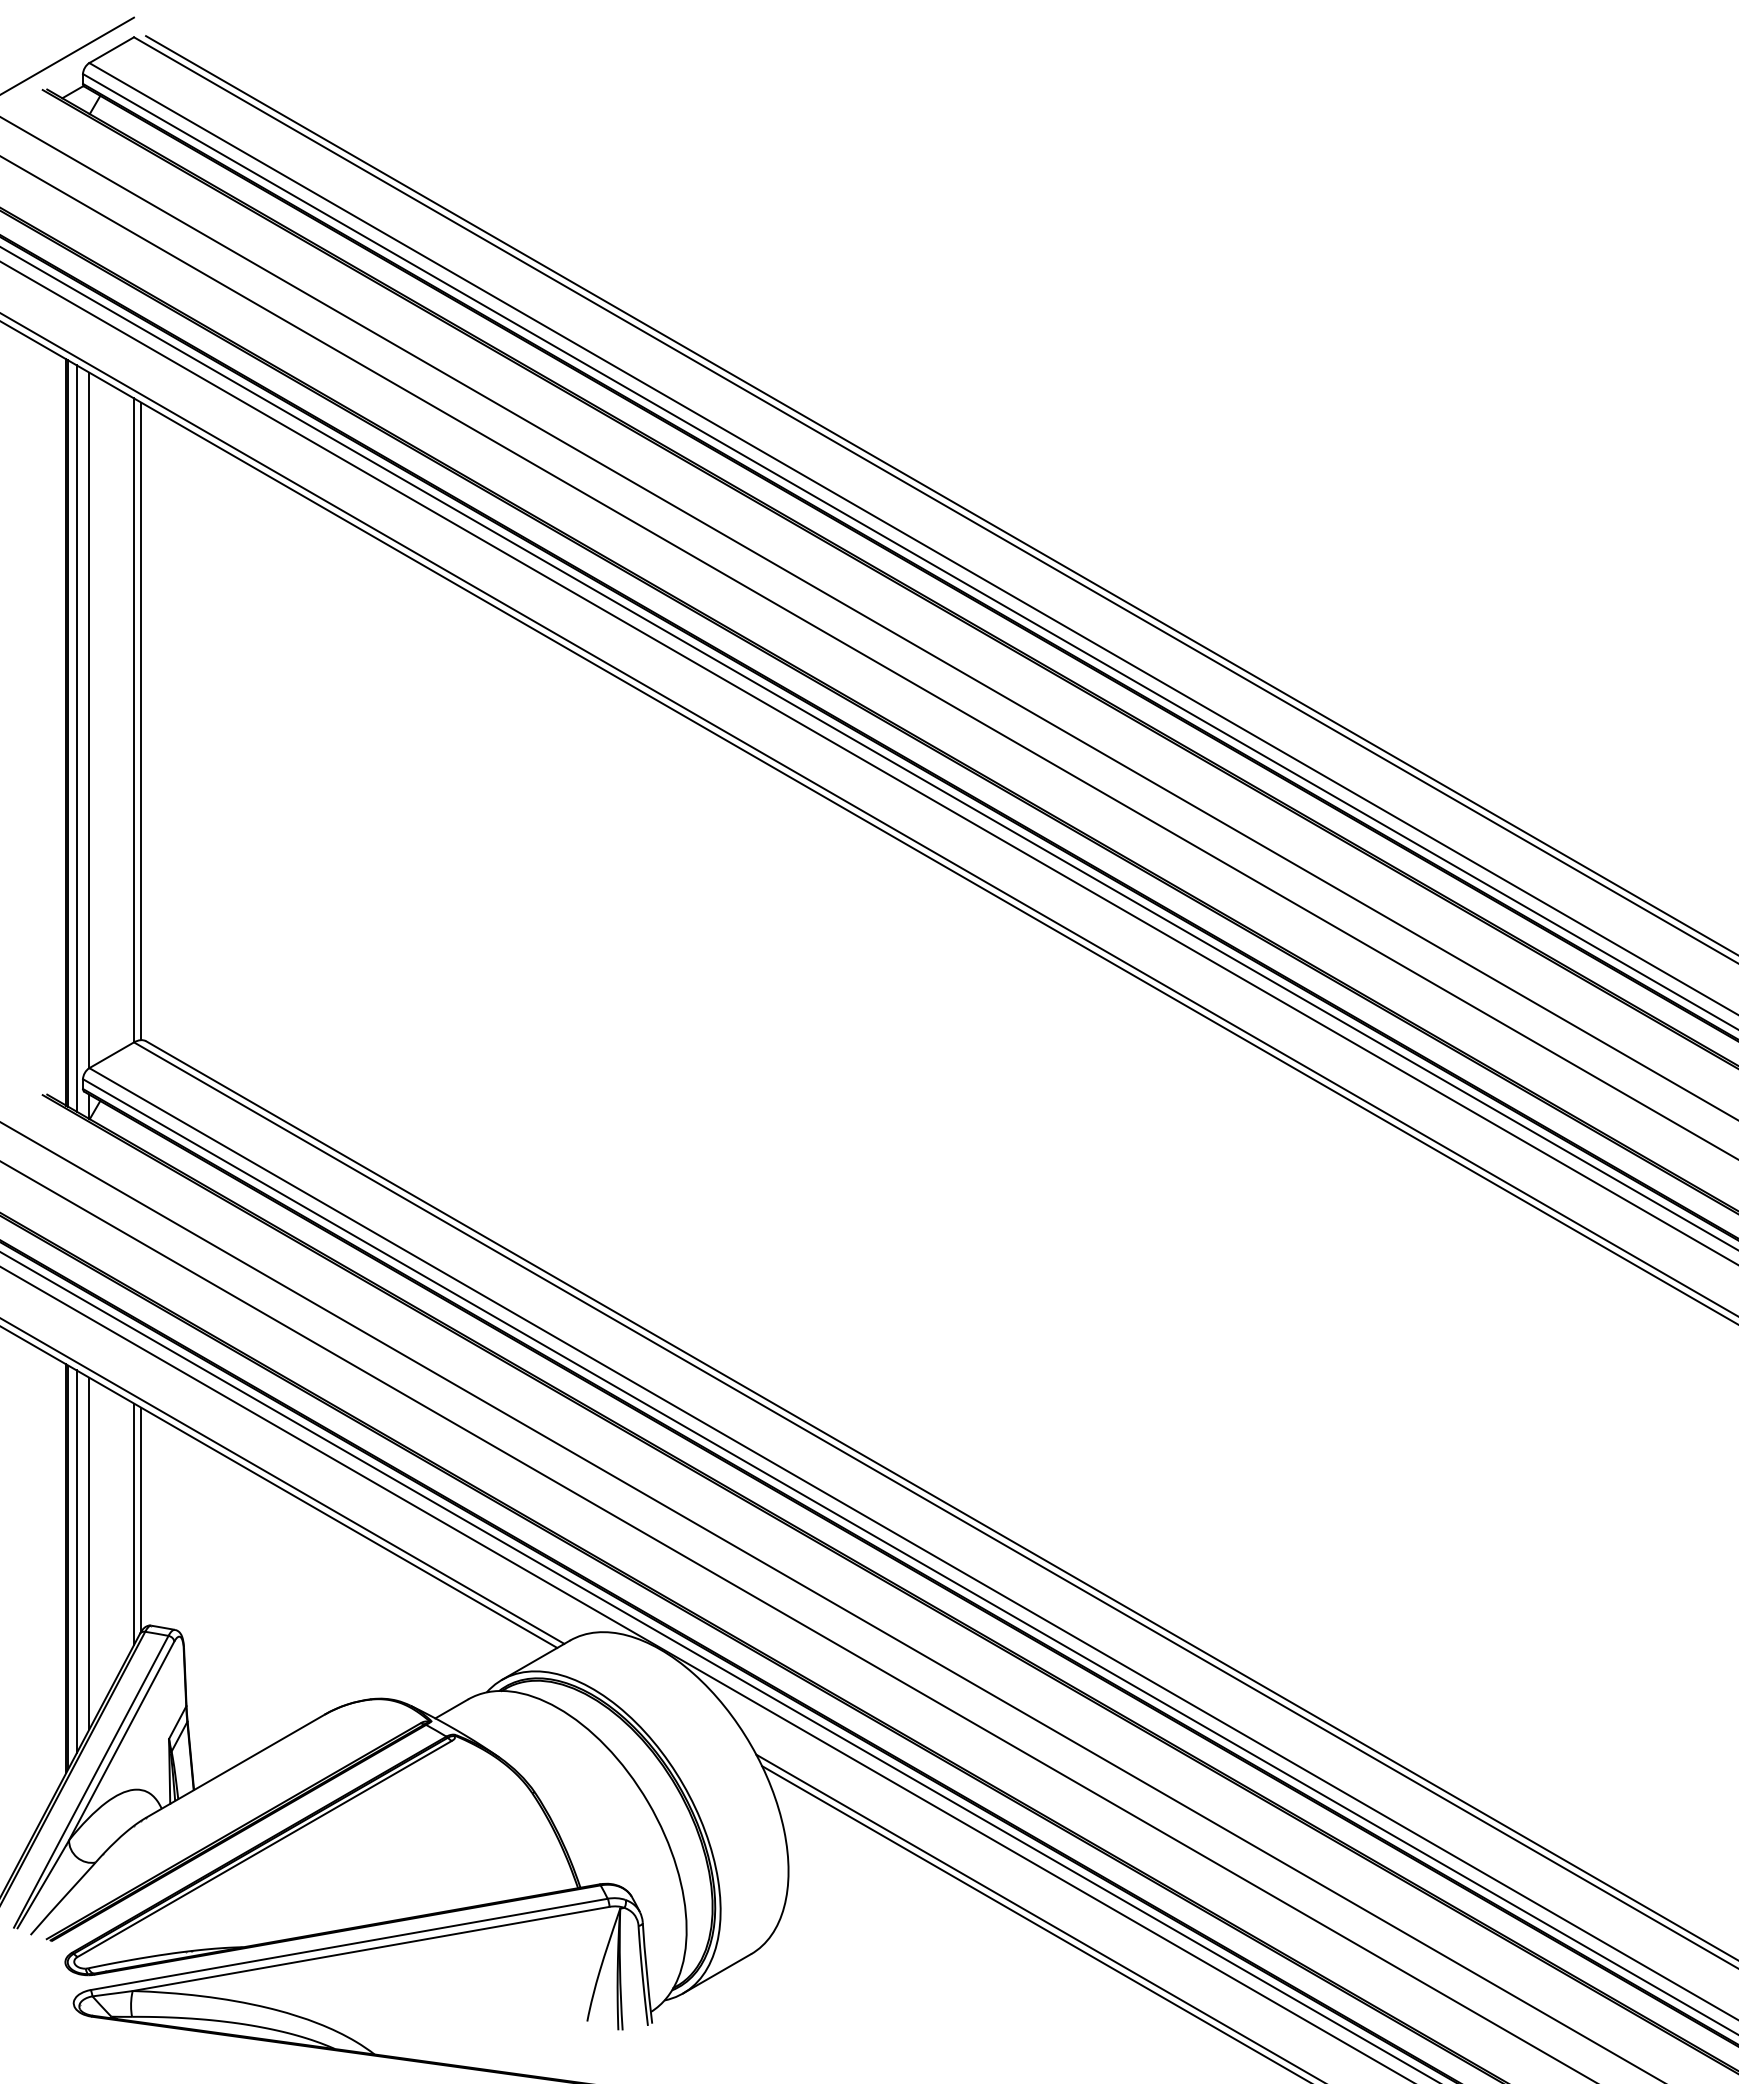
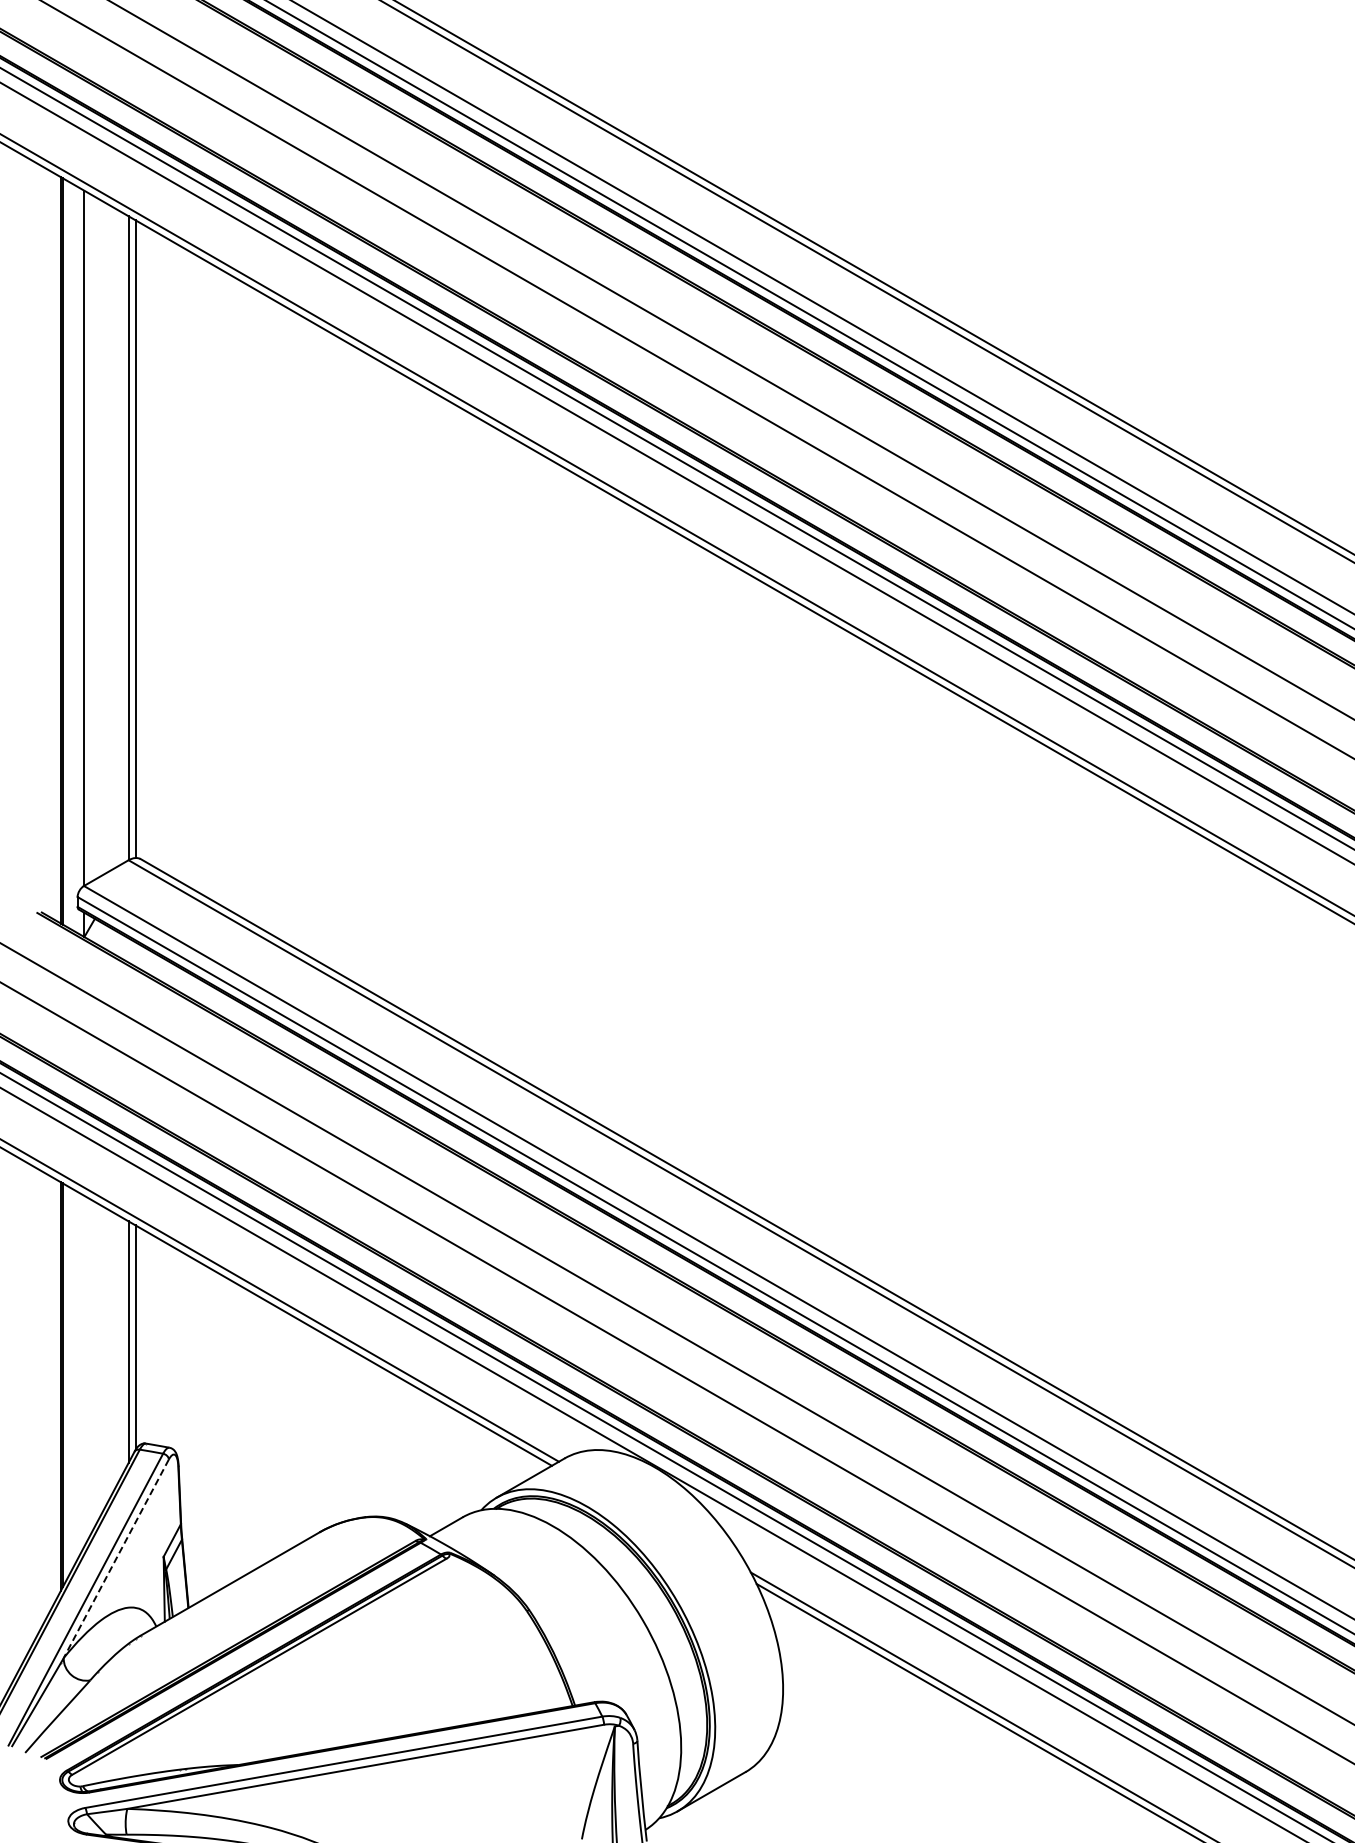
line: (76, 738) -> (71, 556), removed
line: (89, 1553) -> (84, 1371), removed
line: (76, 1561) -> (71, 1379), removed
line: (121, 1741) -> (116, 1559), solid -> dashed

